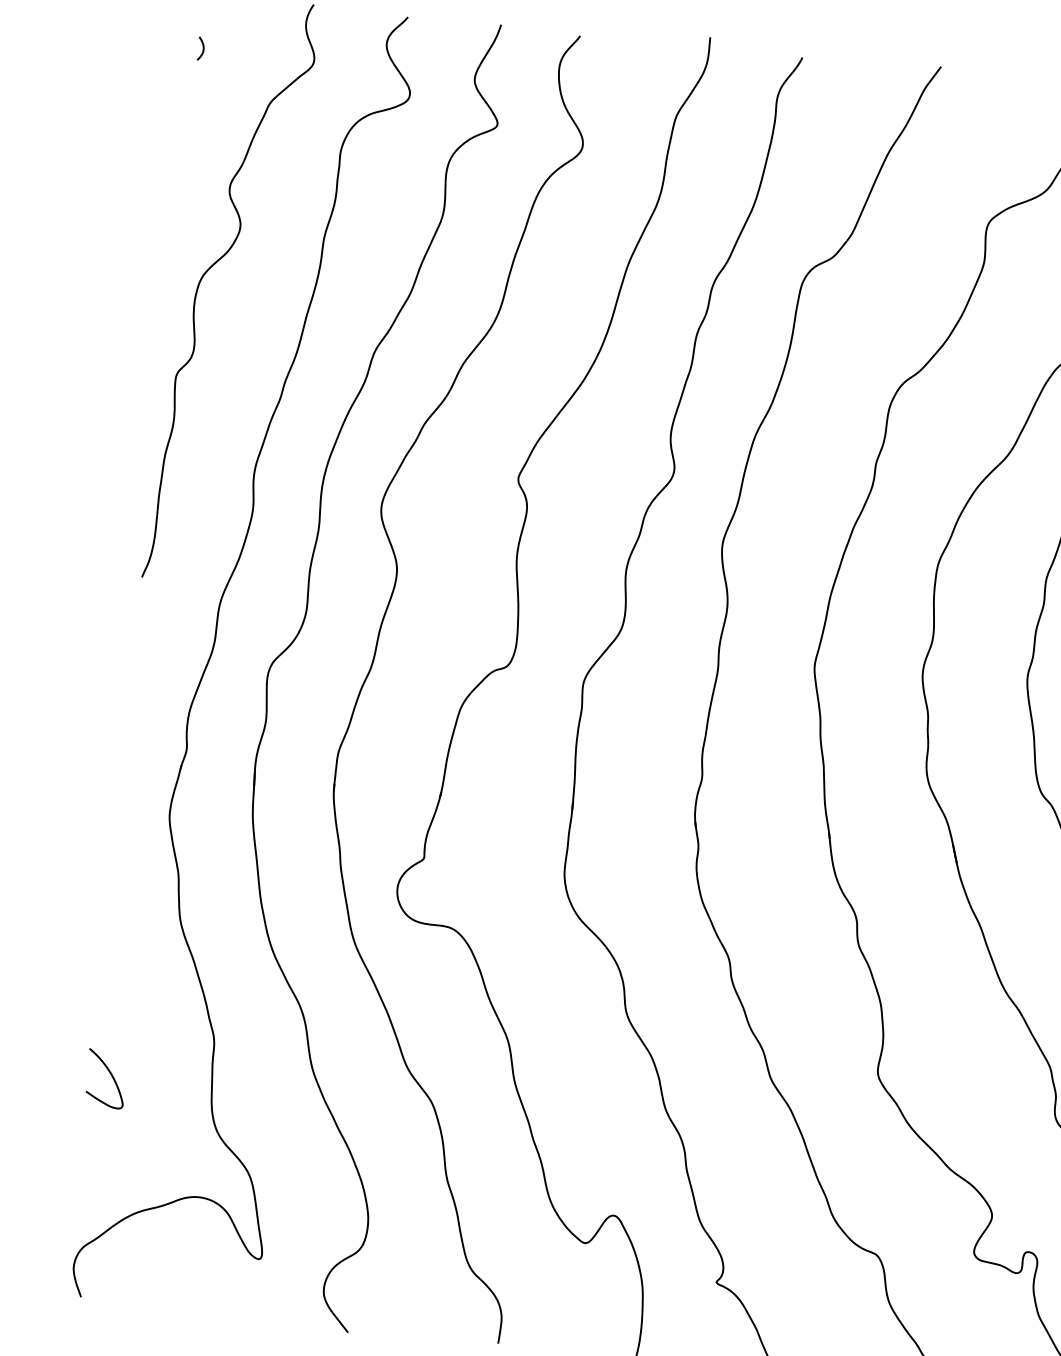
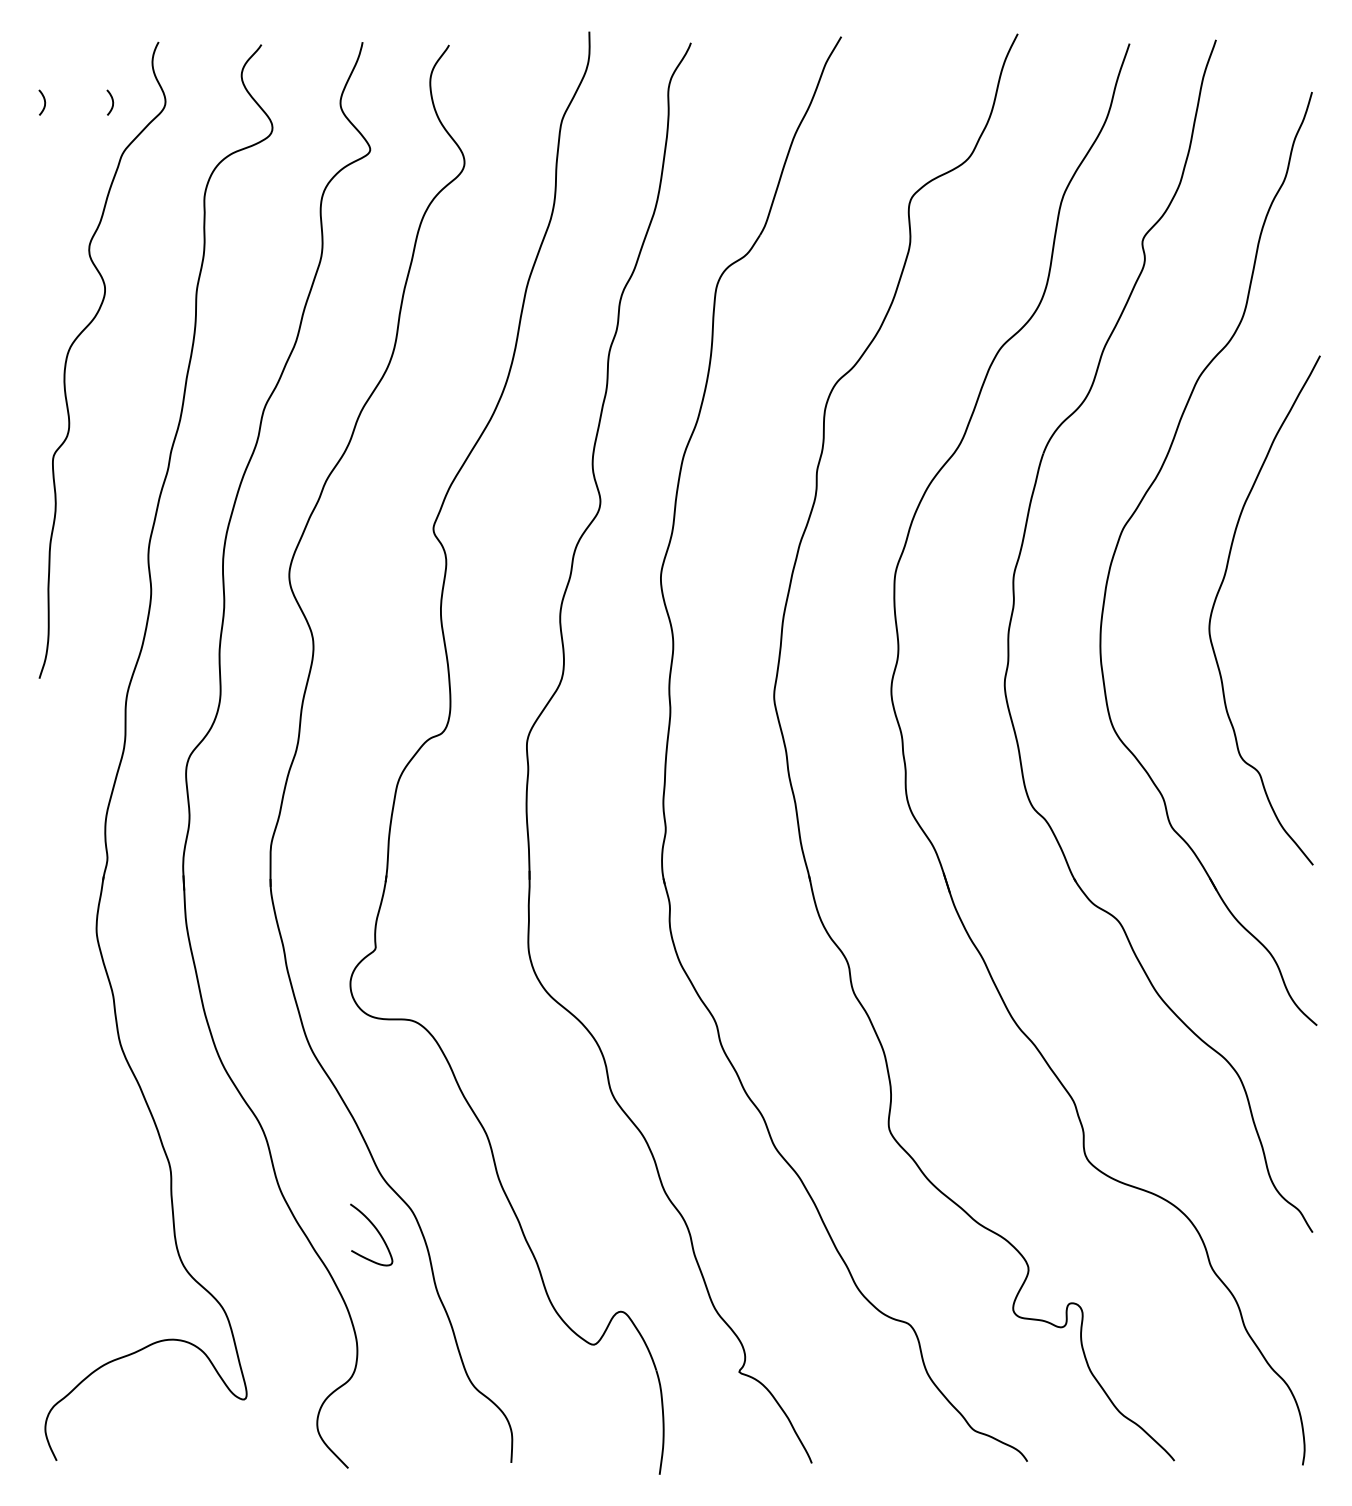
curve: (265, 55) -> (112, 102), added
curve: (111, 1077) -> (377, 1232), moved

